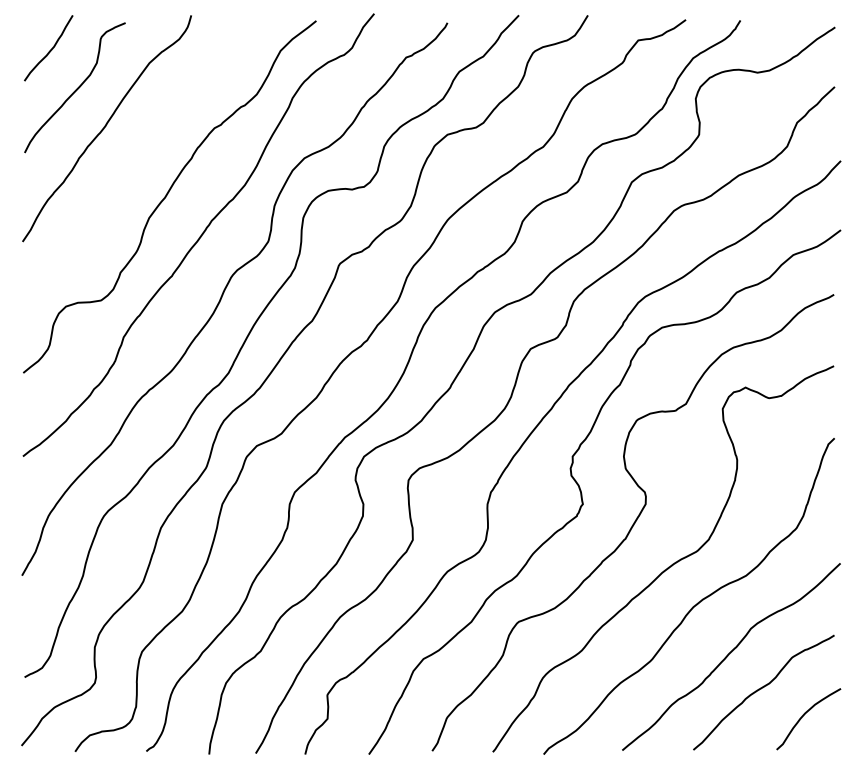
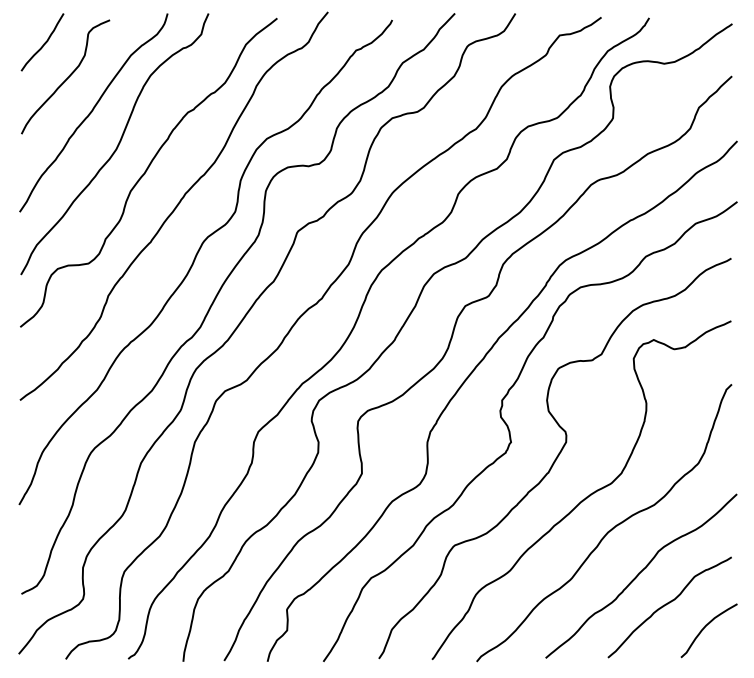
curve: (132, 167) -> (116, 146), added

